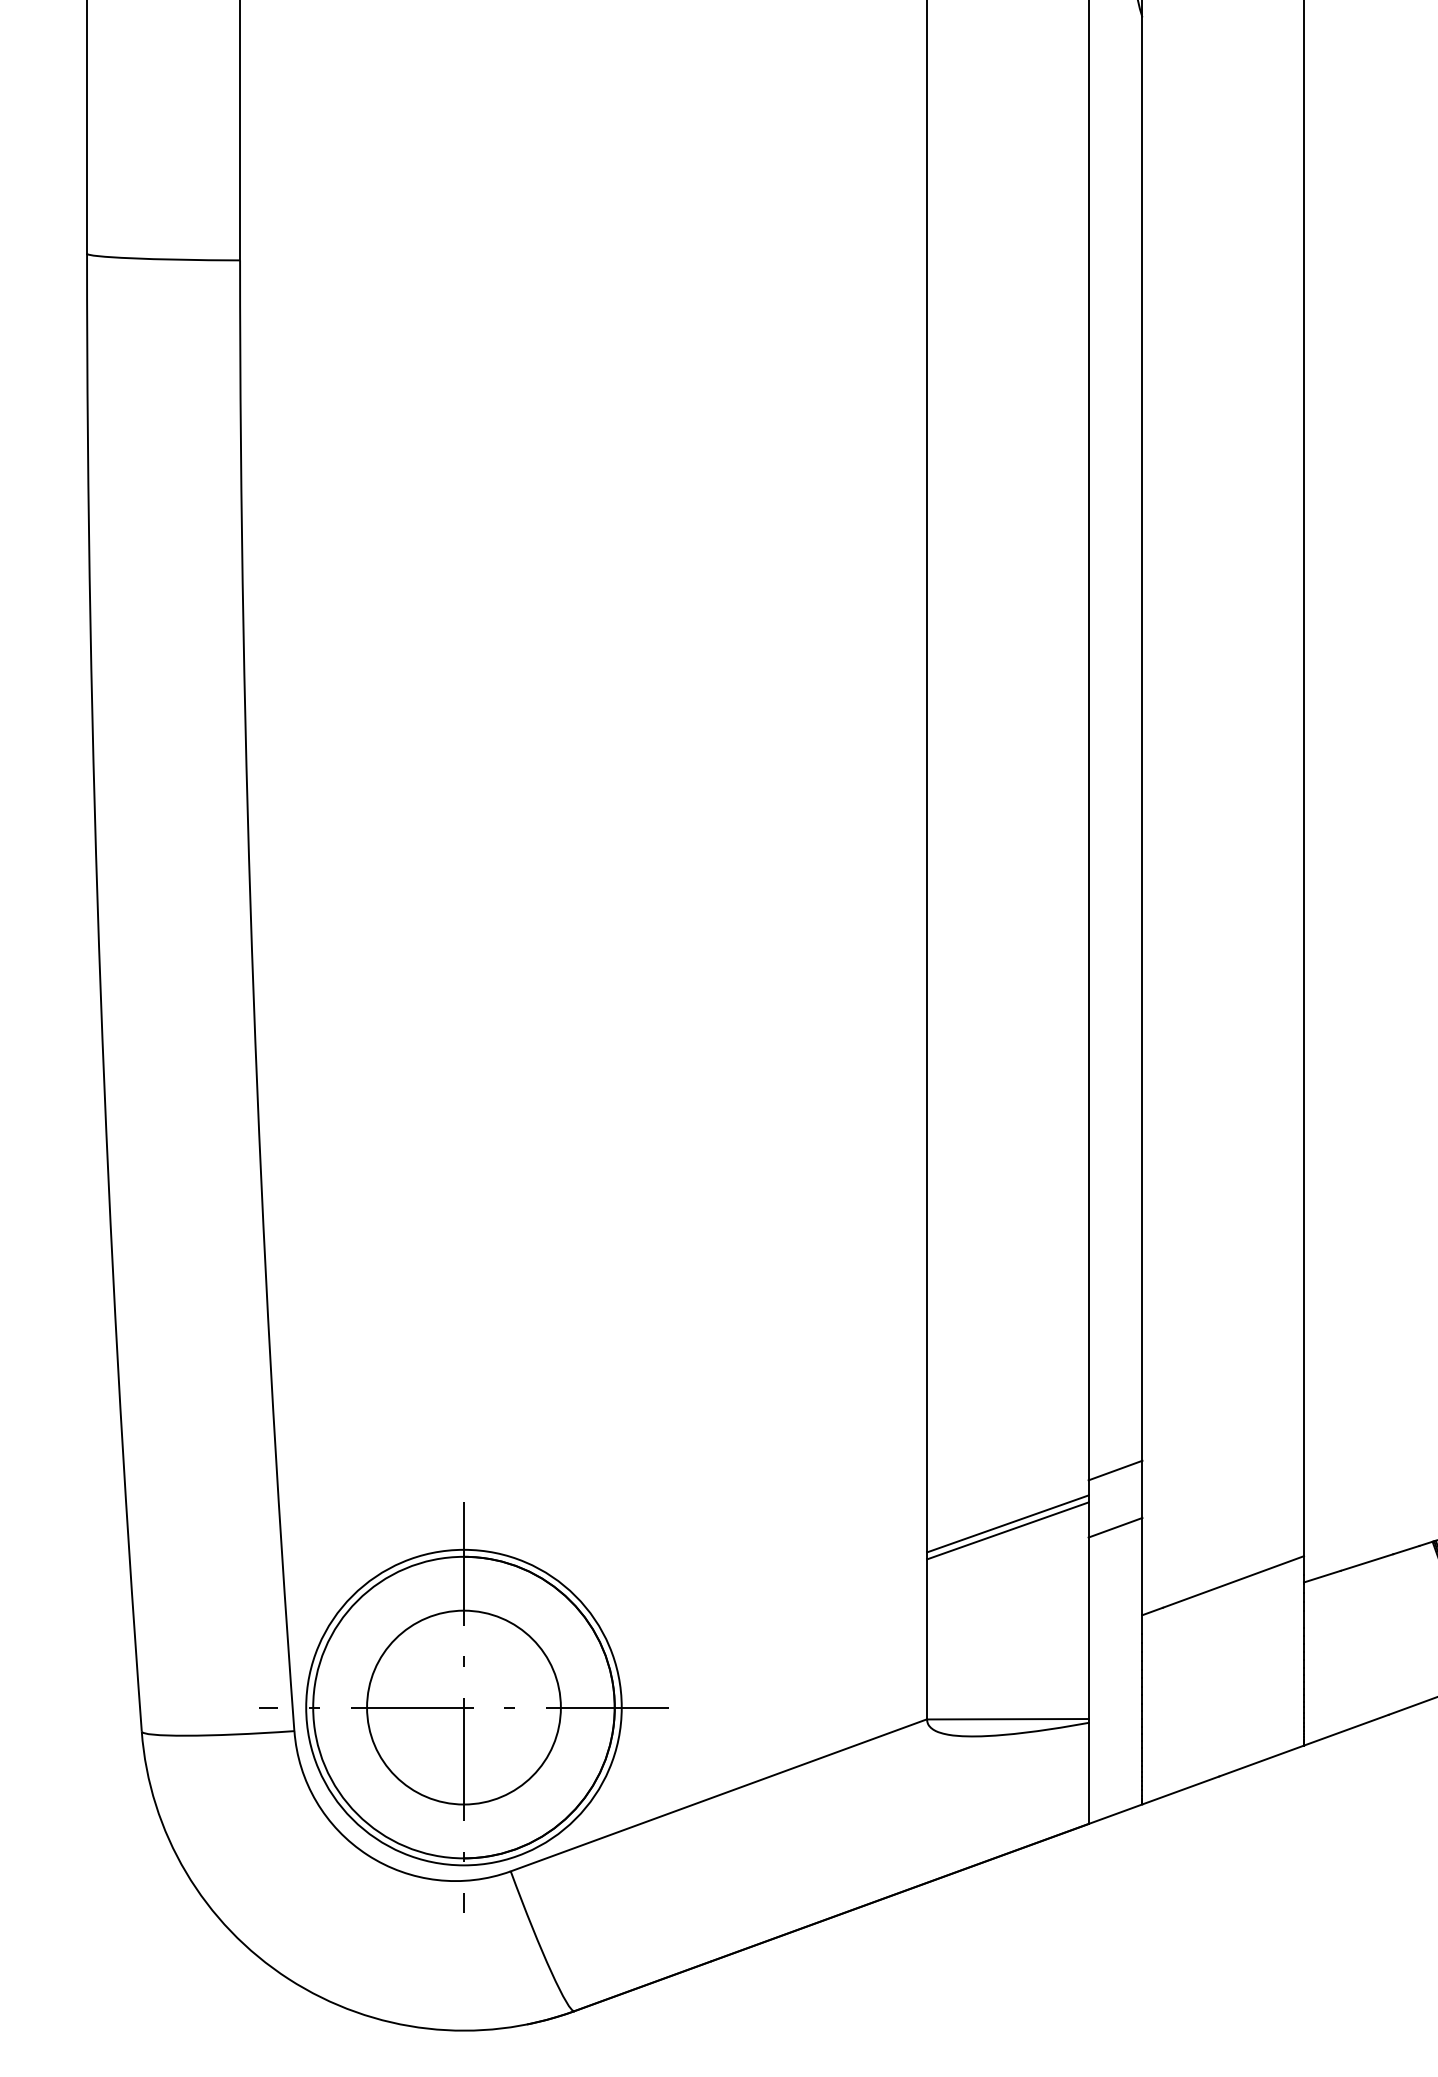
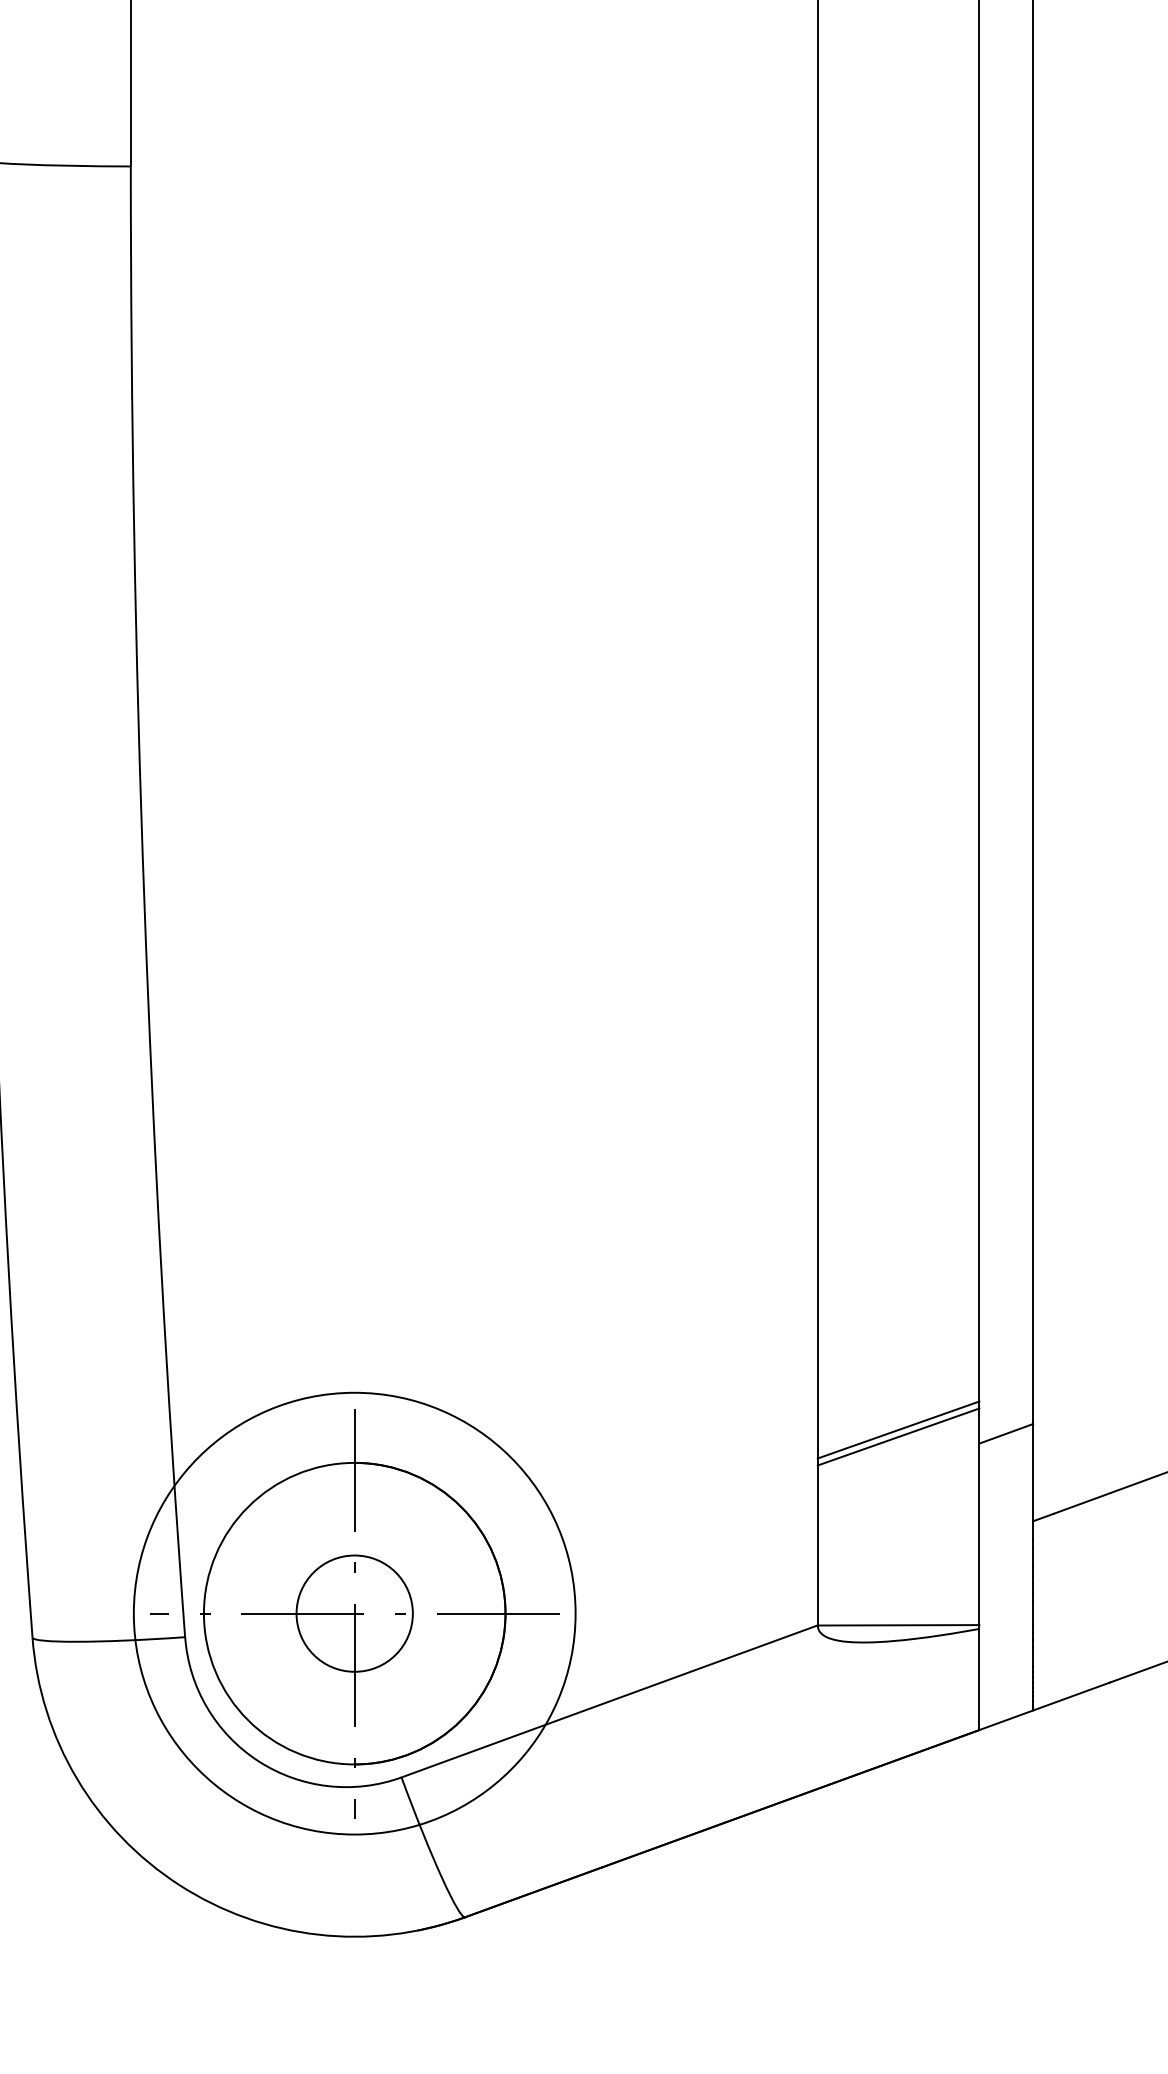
line: (1115, 1470) -> (1006, 1376), removed
circle: (463, 1707) -> (354, 1613), size x0.6
circle: (463, 1707) -> (354, 1613), size x1.4

